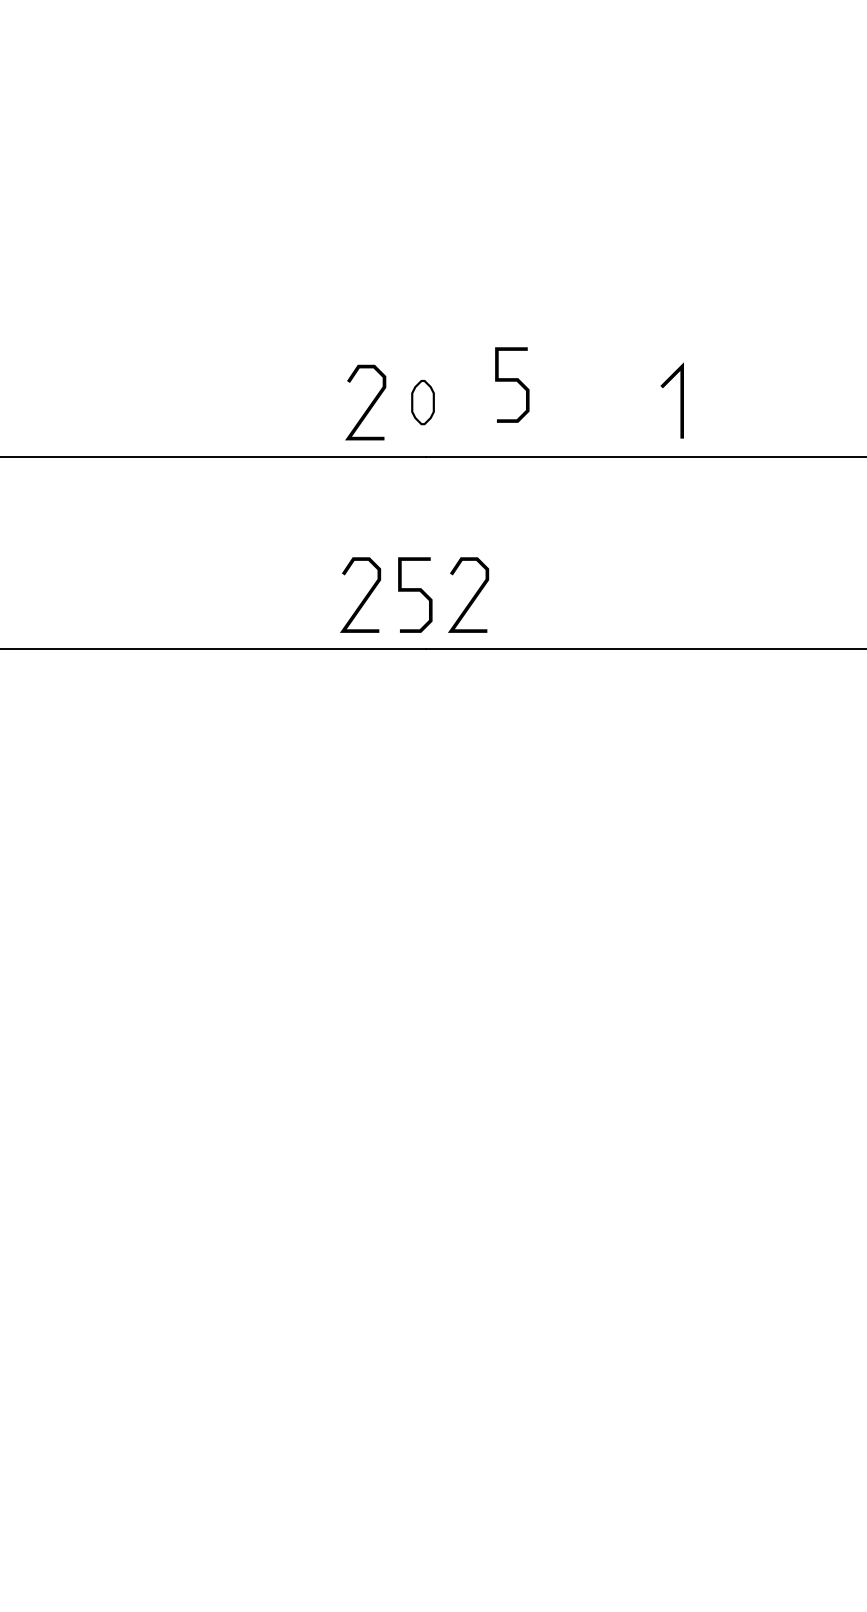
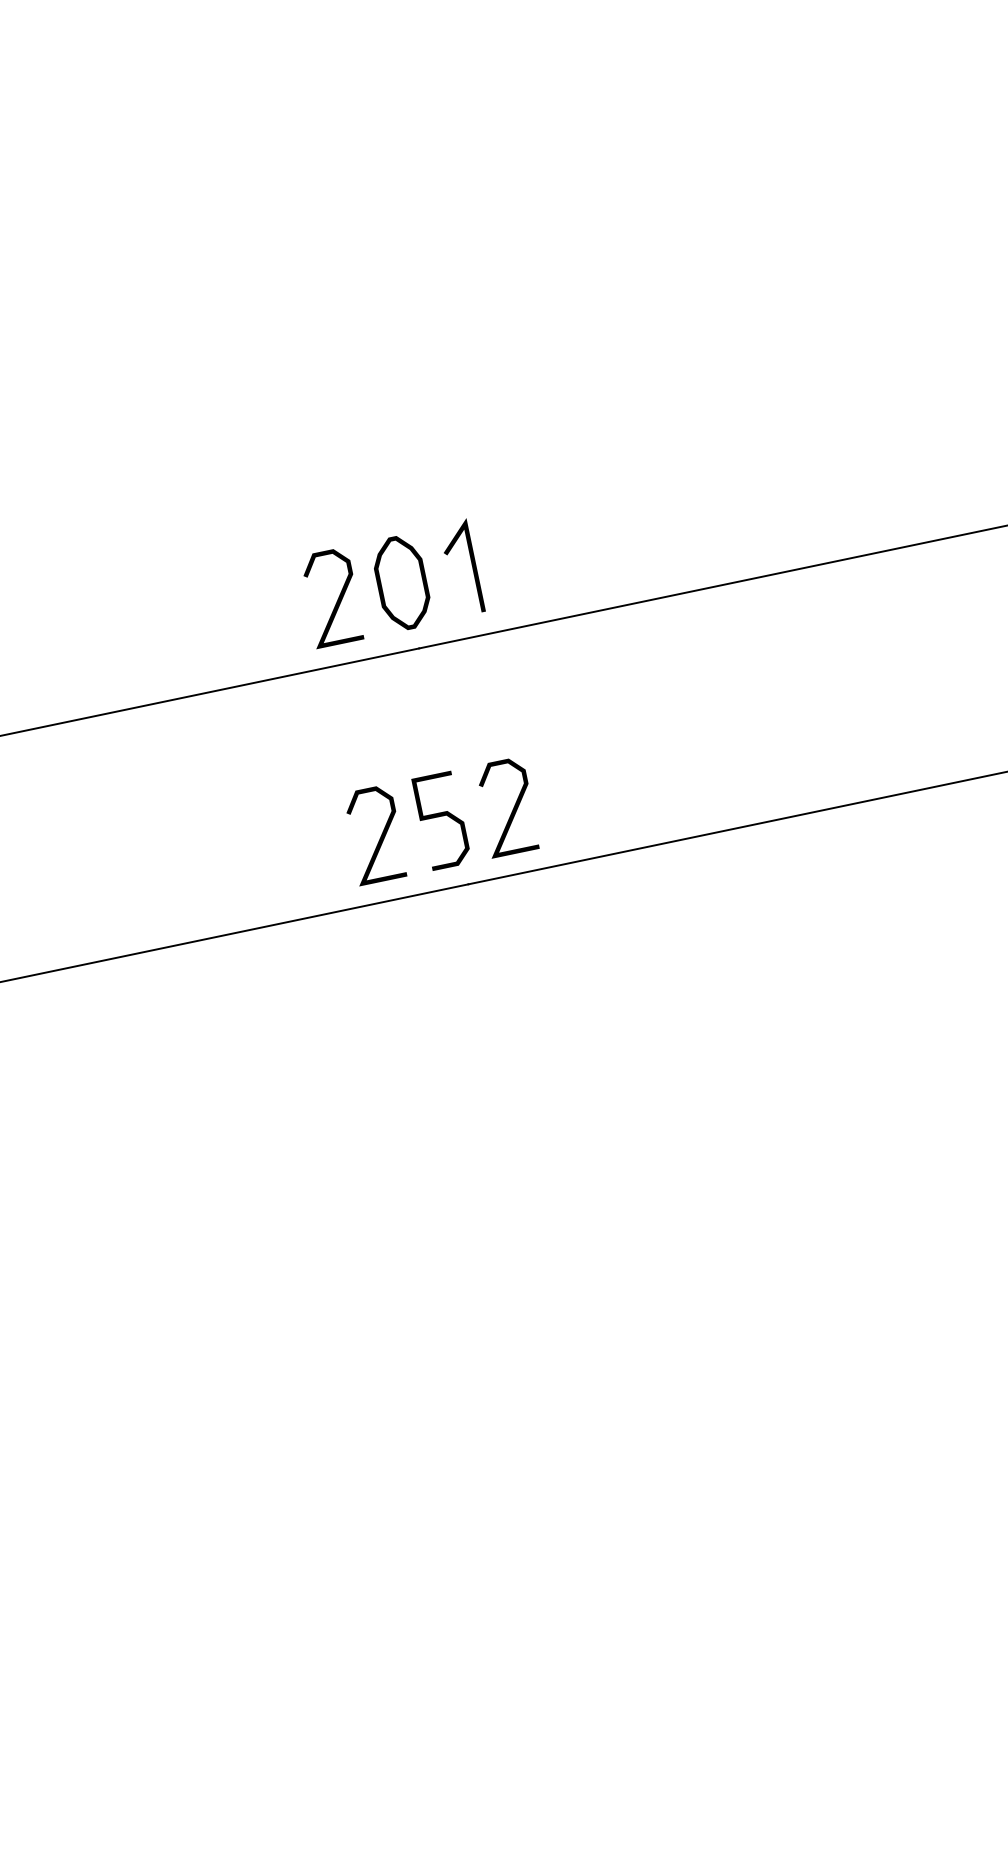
curve: (512, 381) -> (506, 534), removed
line: (680, 400) -> (471, 565), moved
part: (422, 402) -> (401, 583), size x1.67

